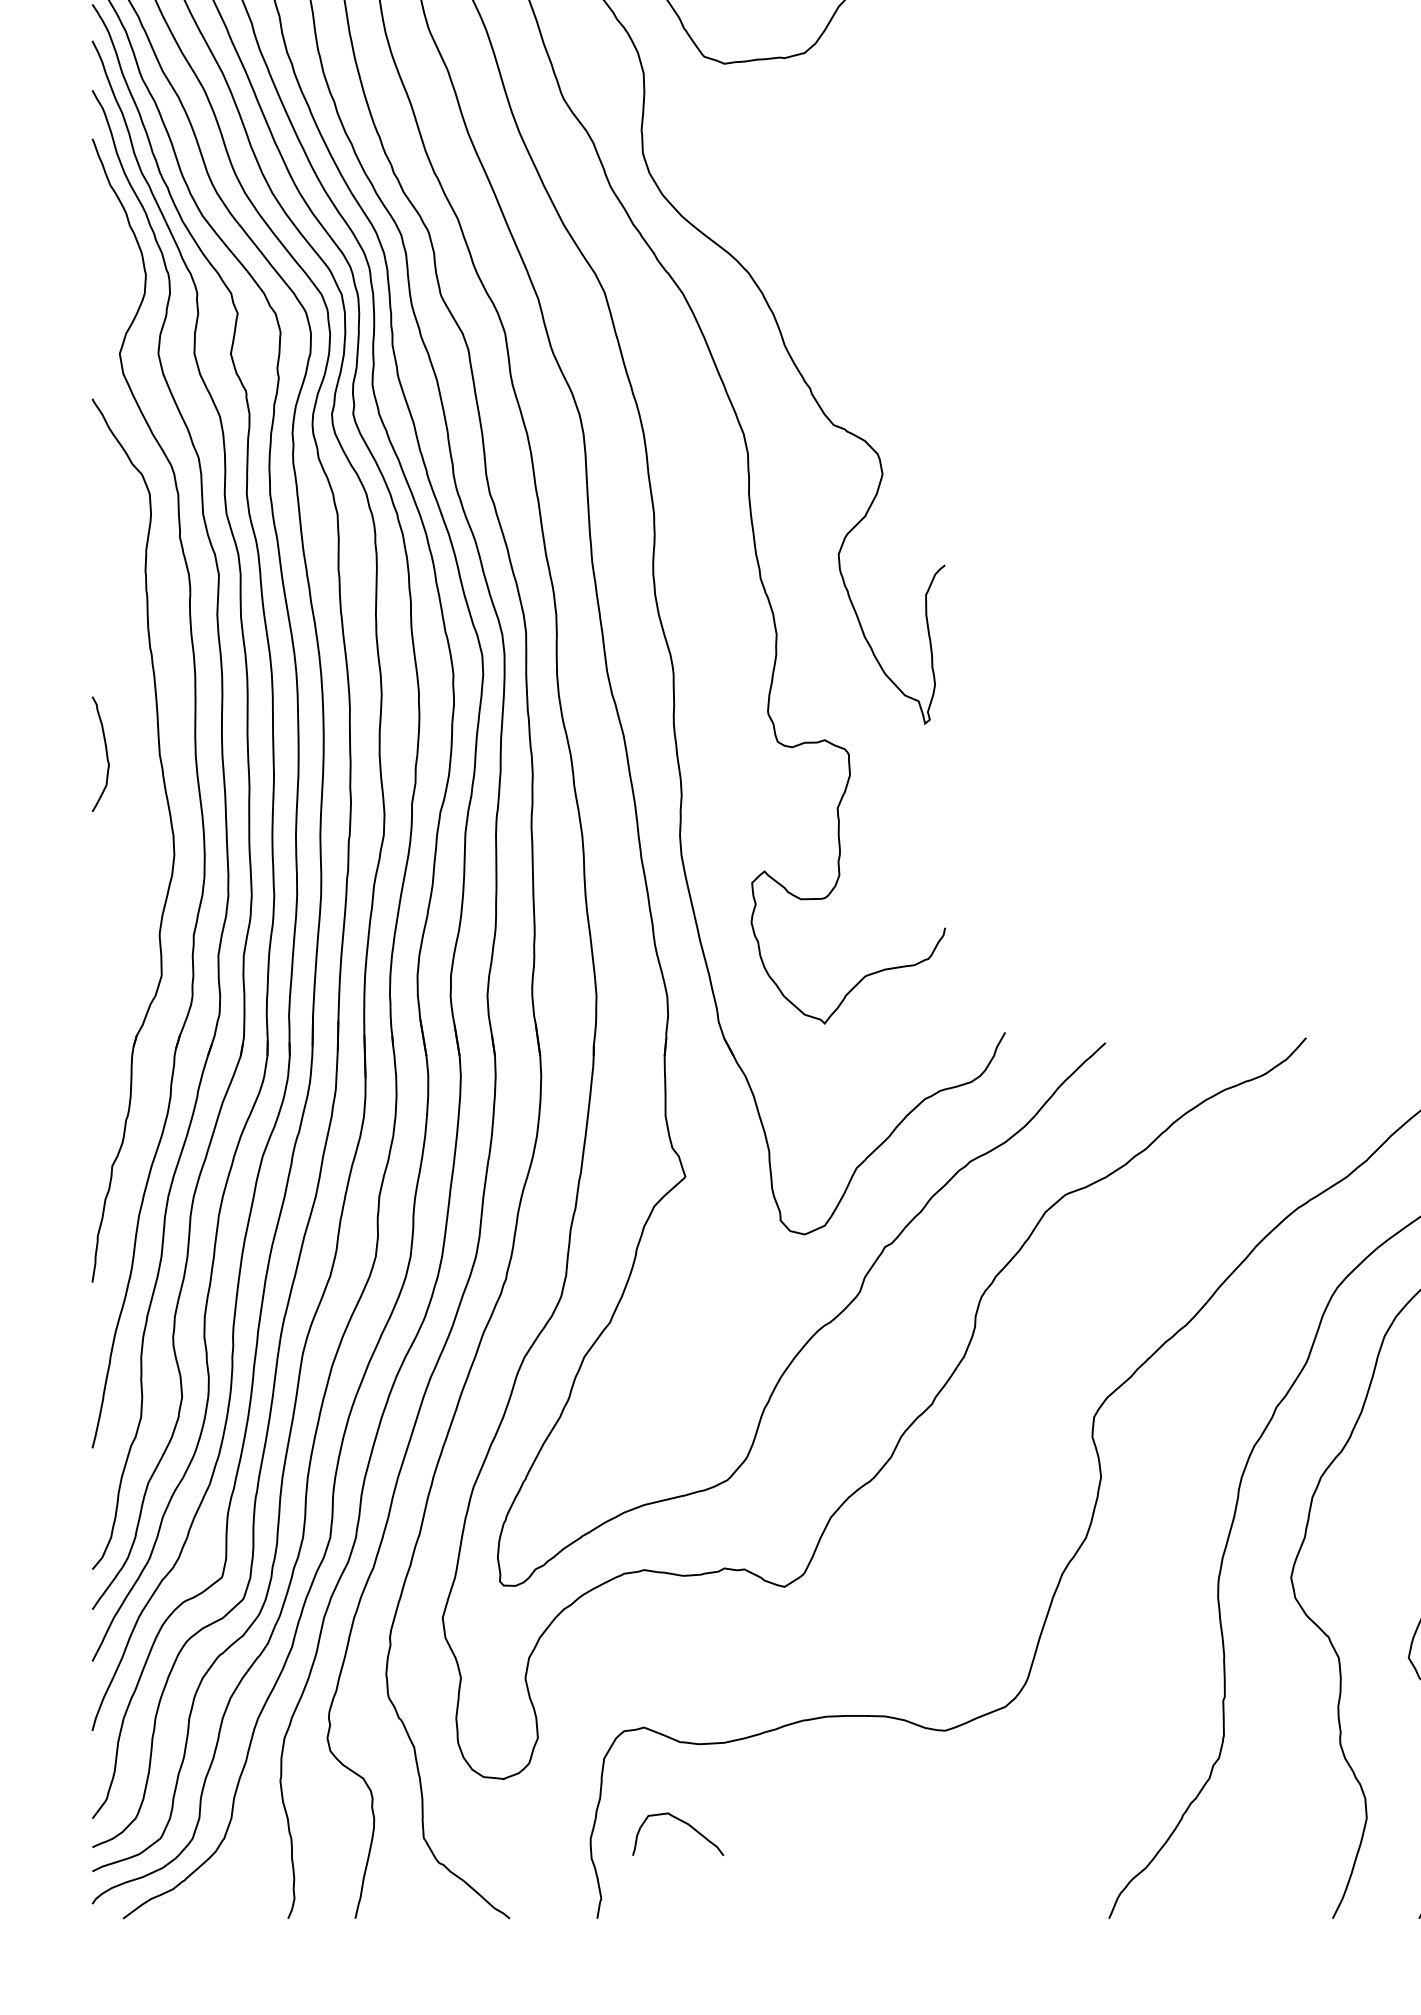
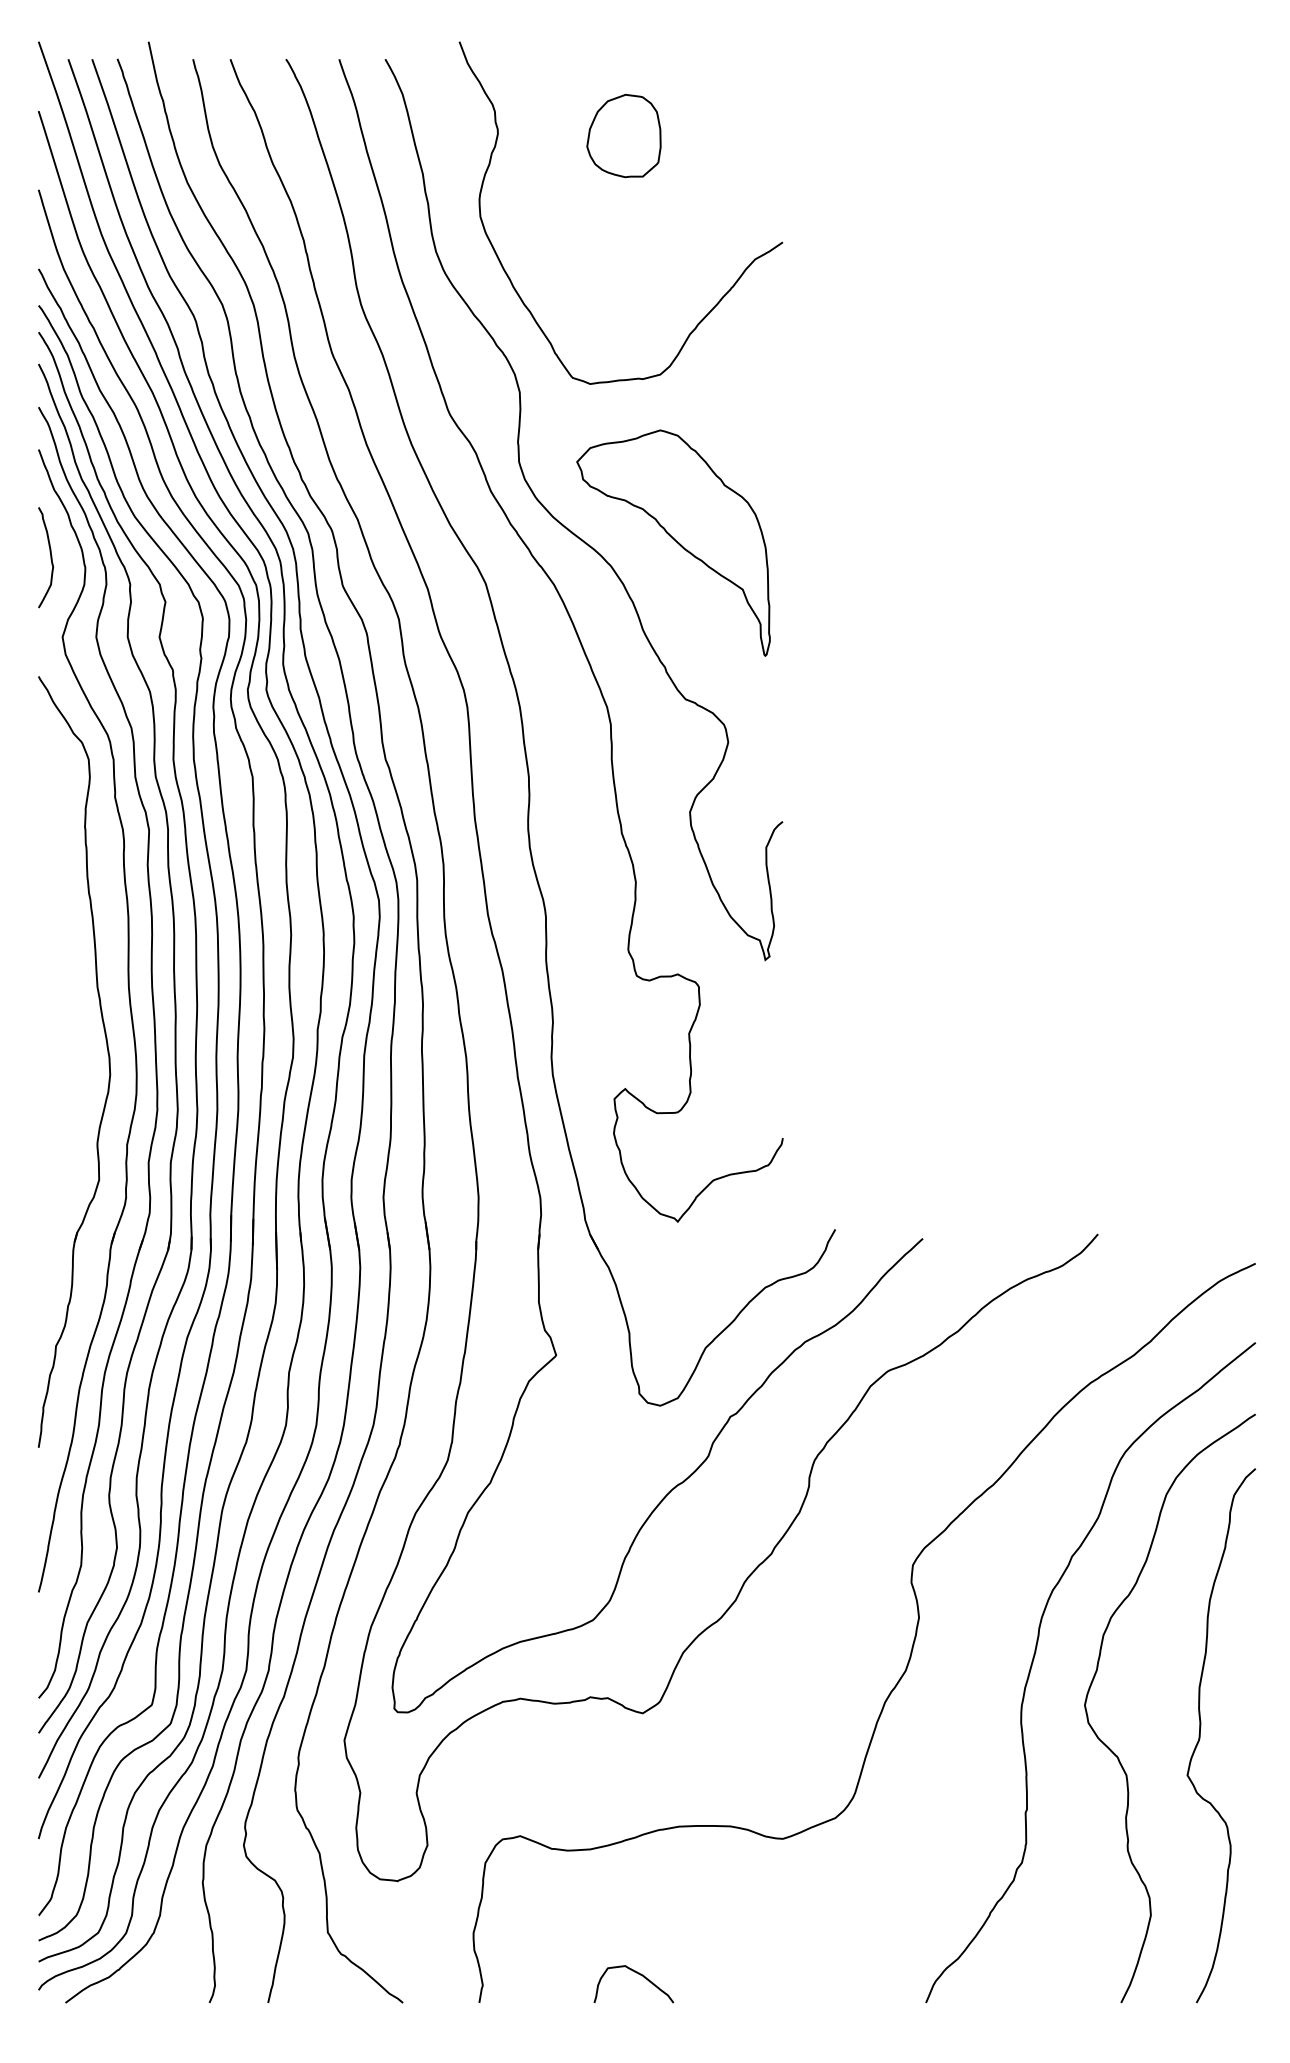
part: (819, 245) -> (673, 542), added
curve: (105, 754) -> (50, 557), moved
curve: (683, 1823) -> (638, 1974), moved

